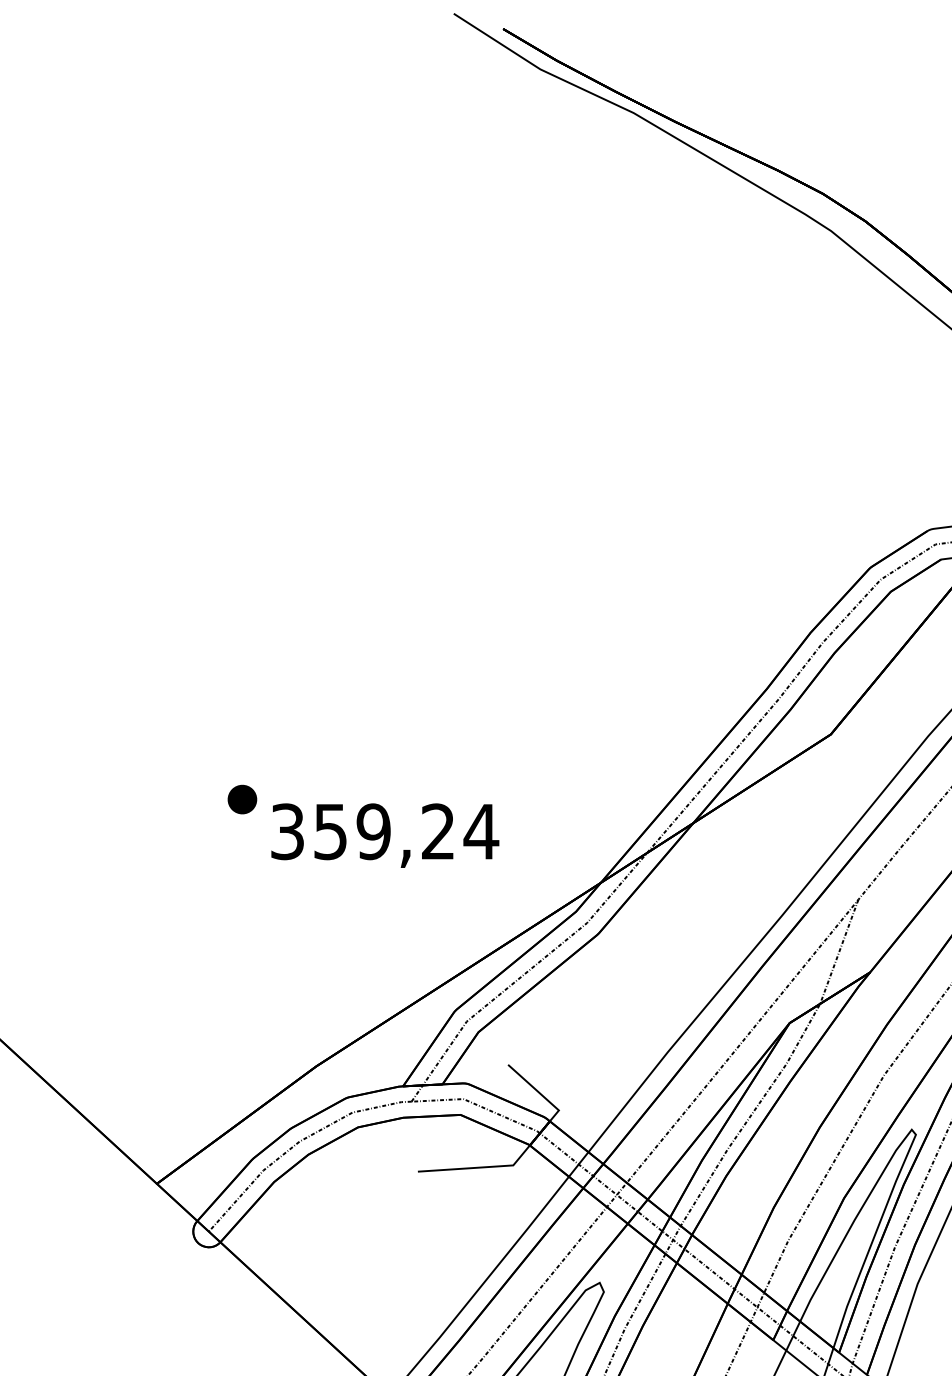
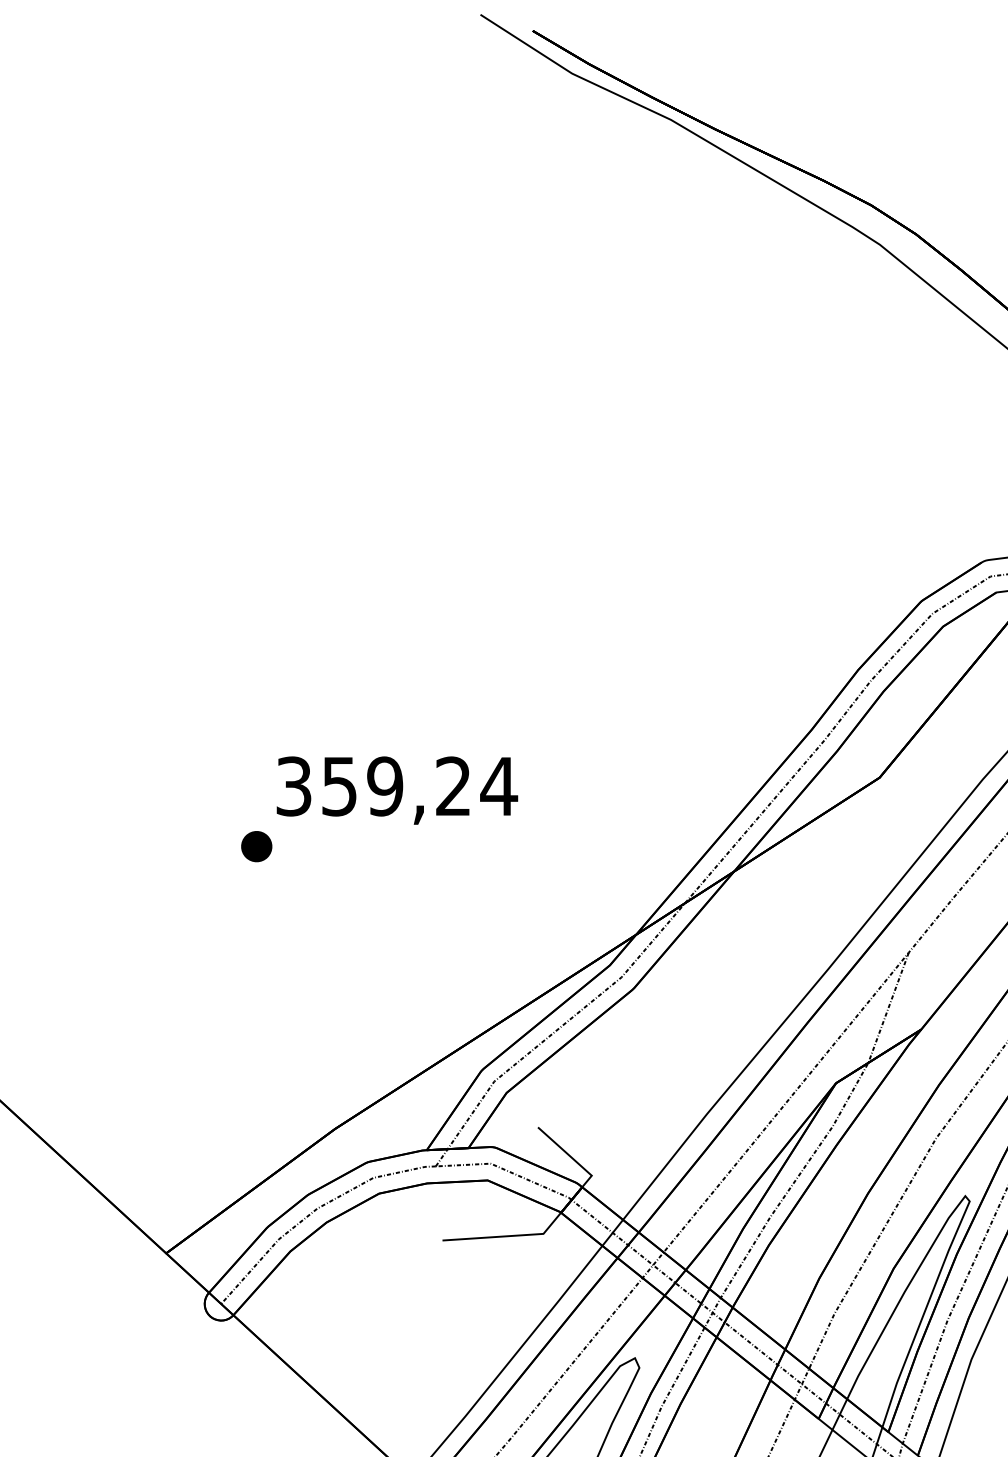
text: (385, 835) -> (397, 790), moved

